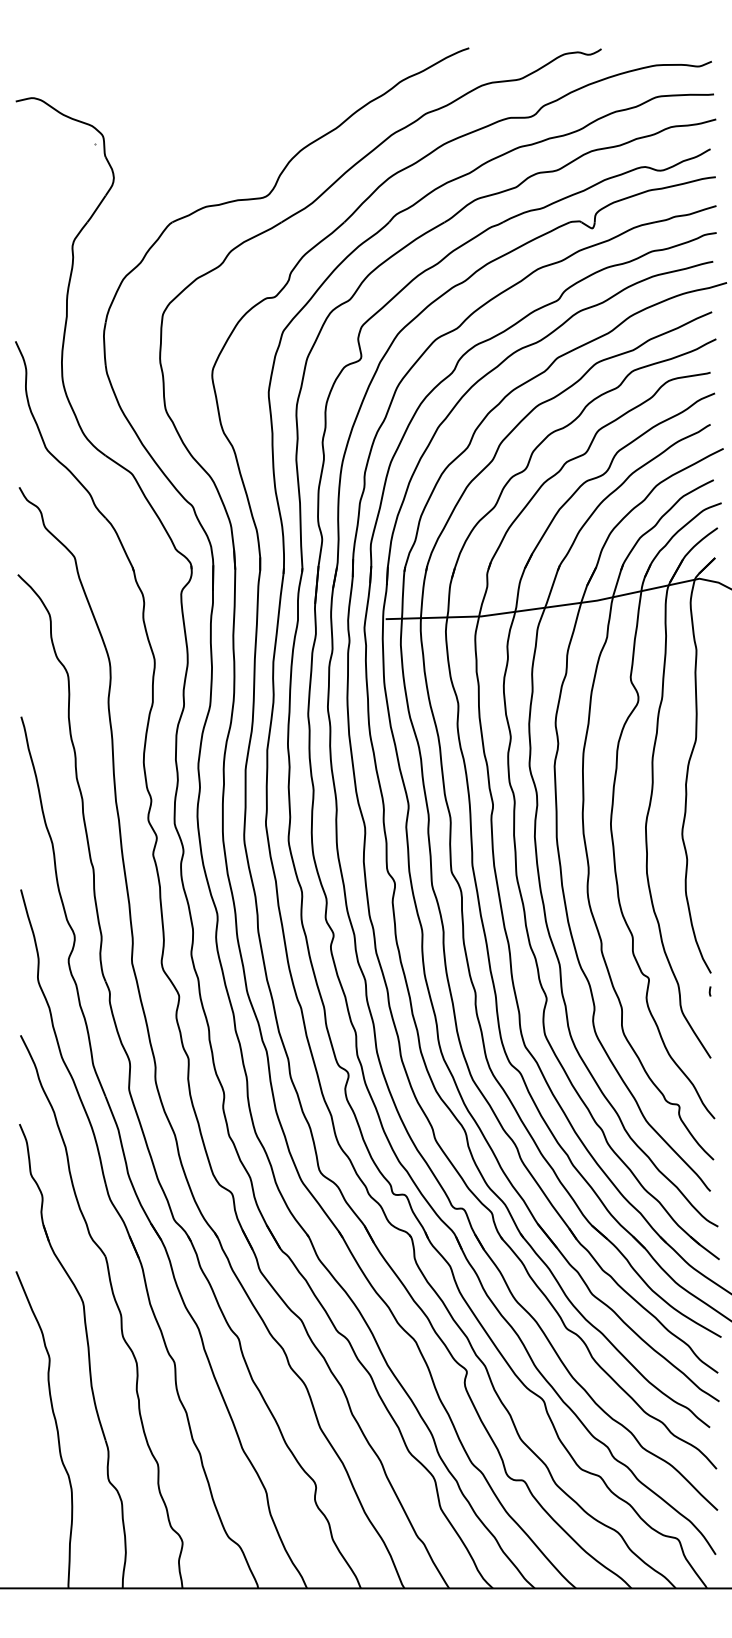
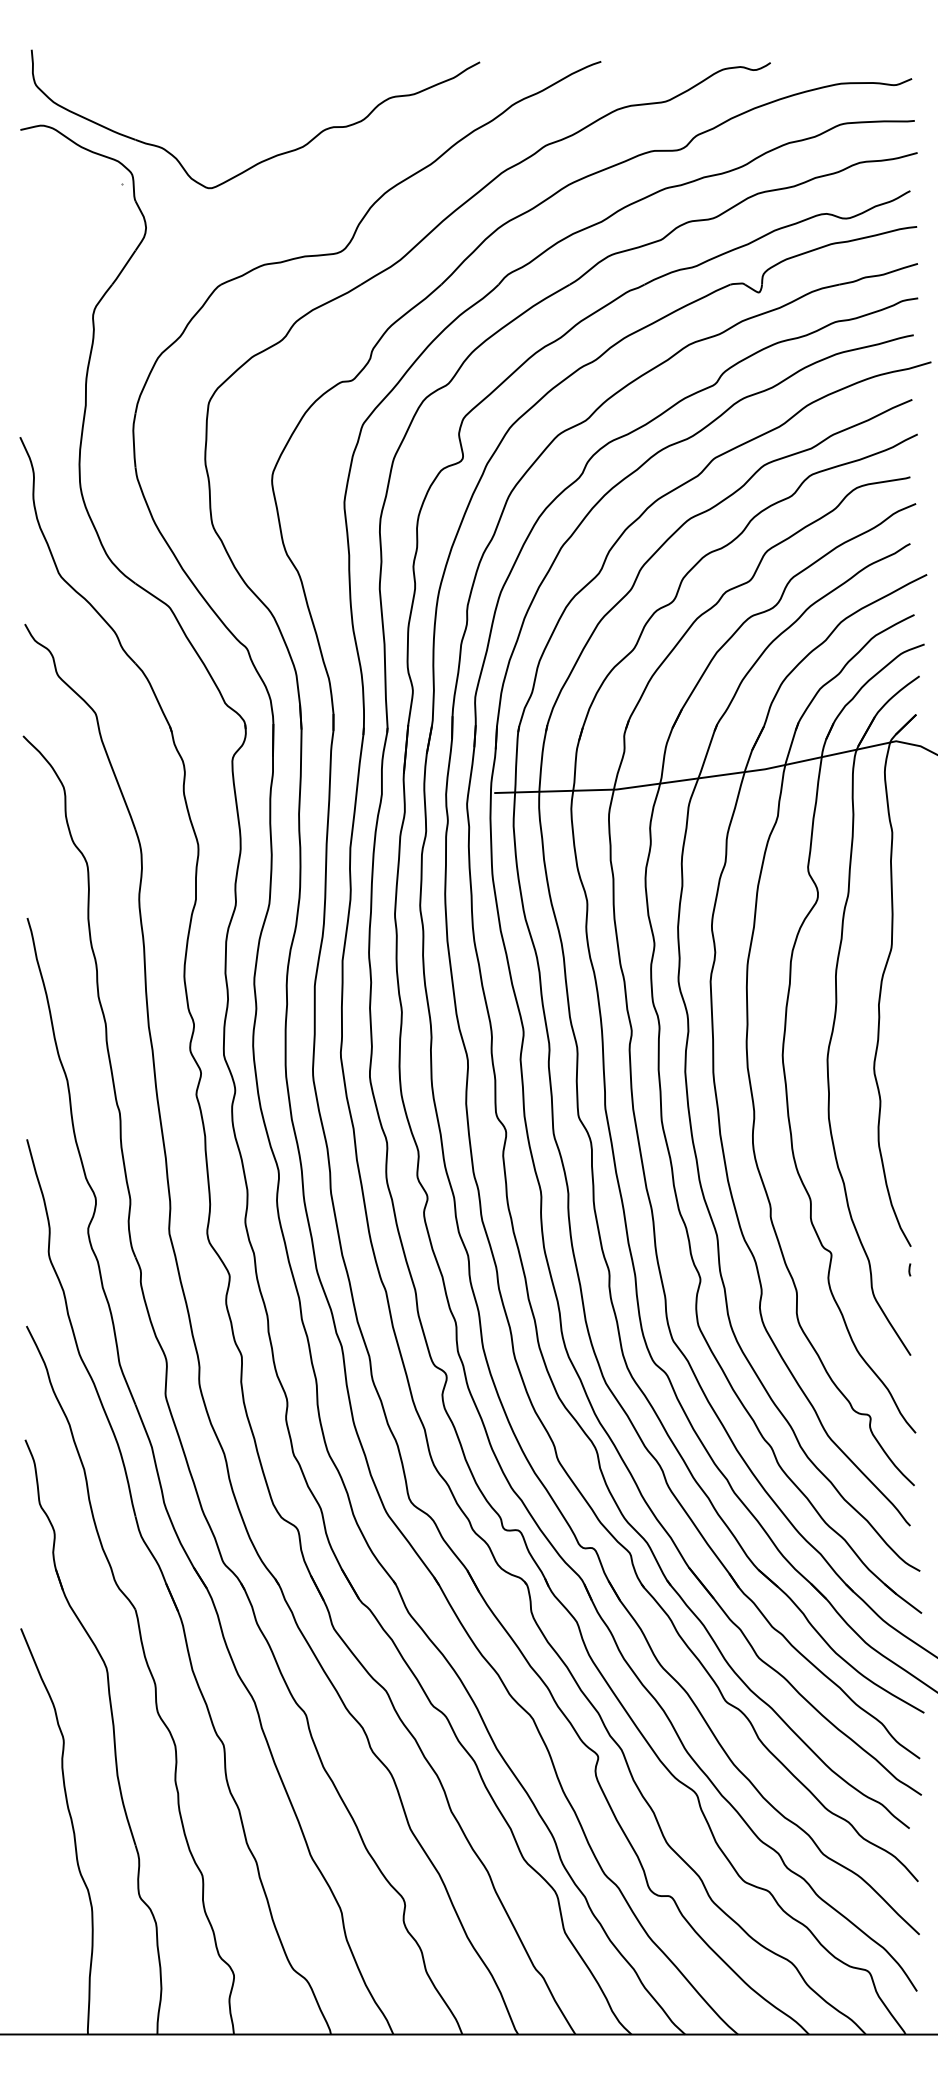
part: (211, 122) -> (271, 156), added

